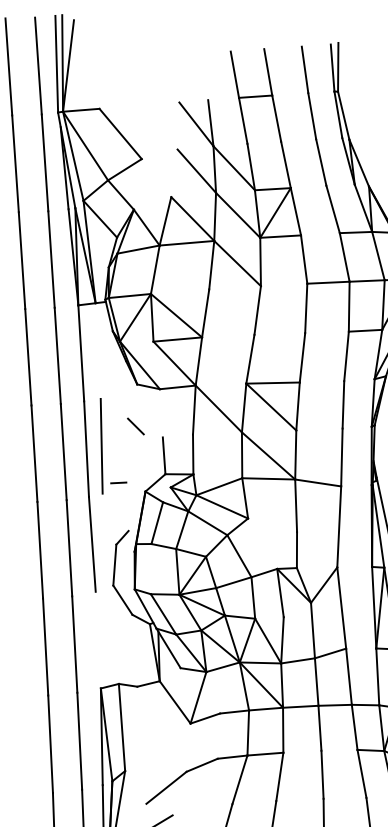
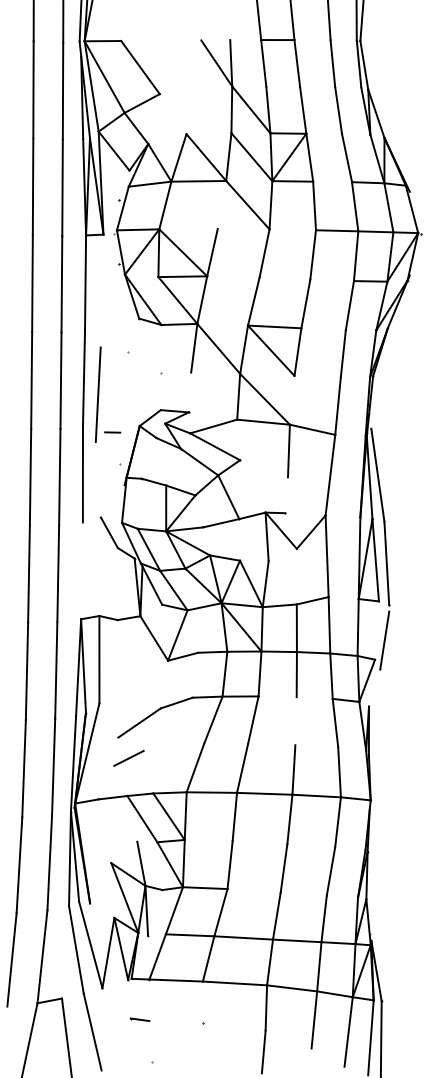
line: (196, 171) -> (213, 110), removed
line: (211, 265) -> (221, 205), removed
part: (102, 445) -> (99, 394), moved
line: (294, 454) -> (291, 399), removed
line: (312, 630) -> (296, 576), removed
line: (322, 775) -> (295, 721), removed

